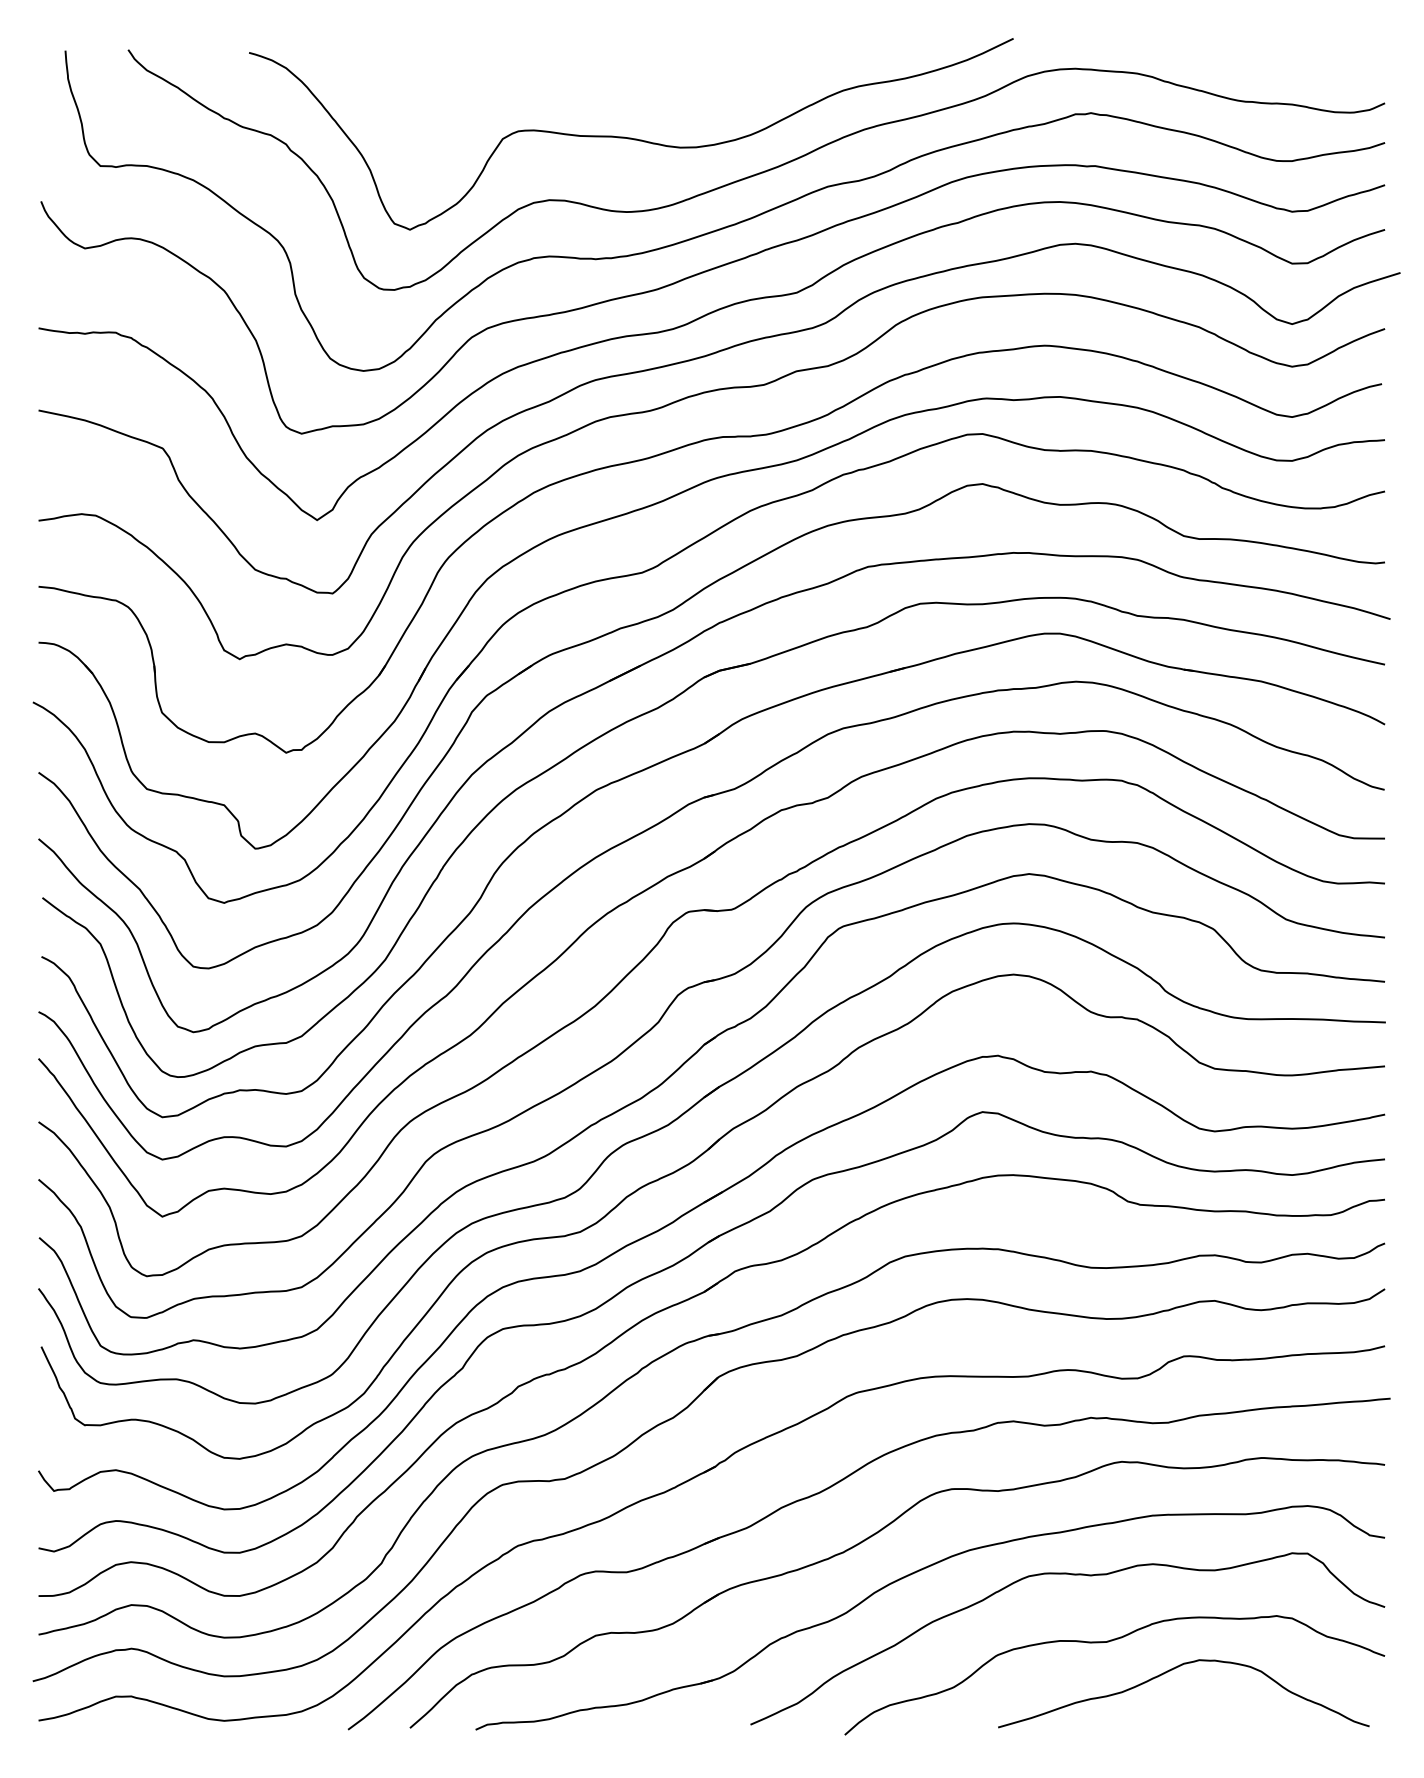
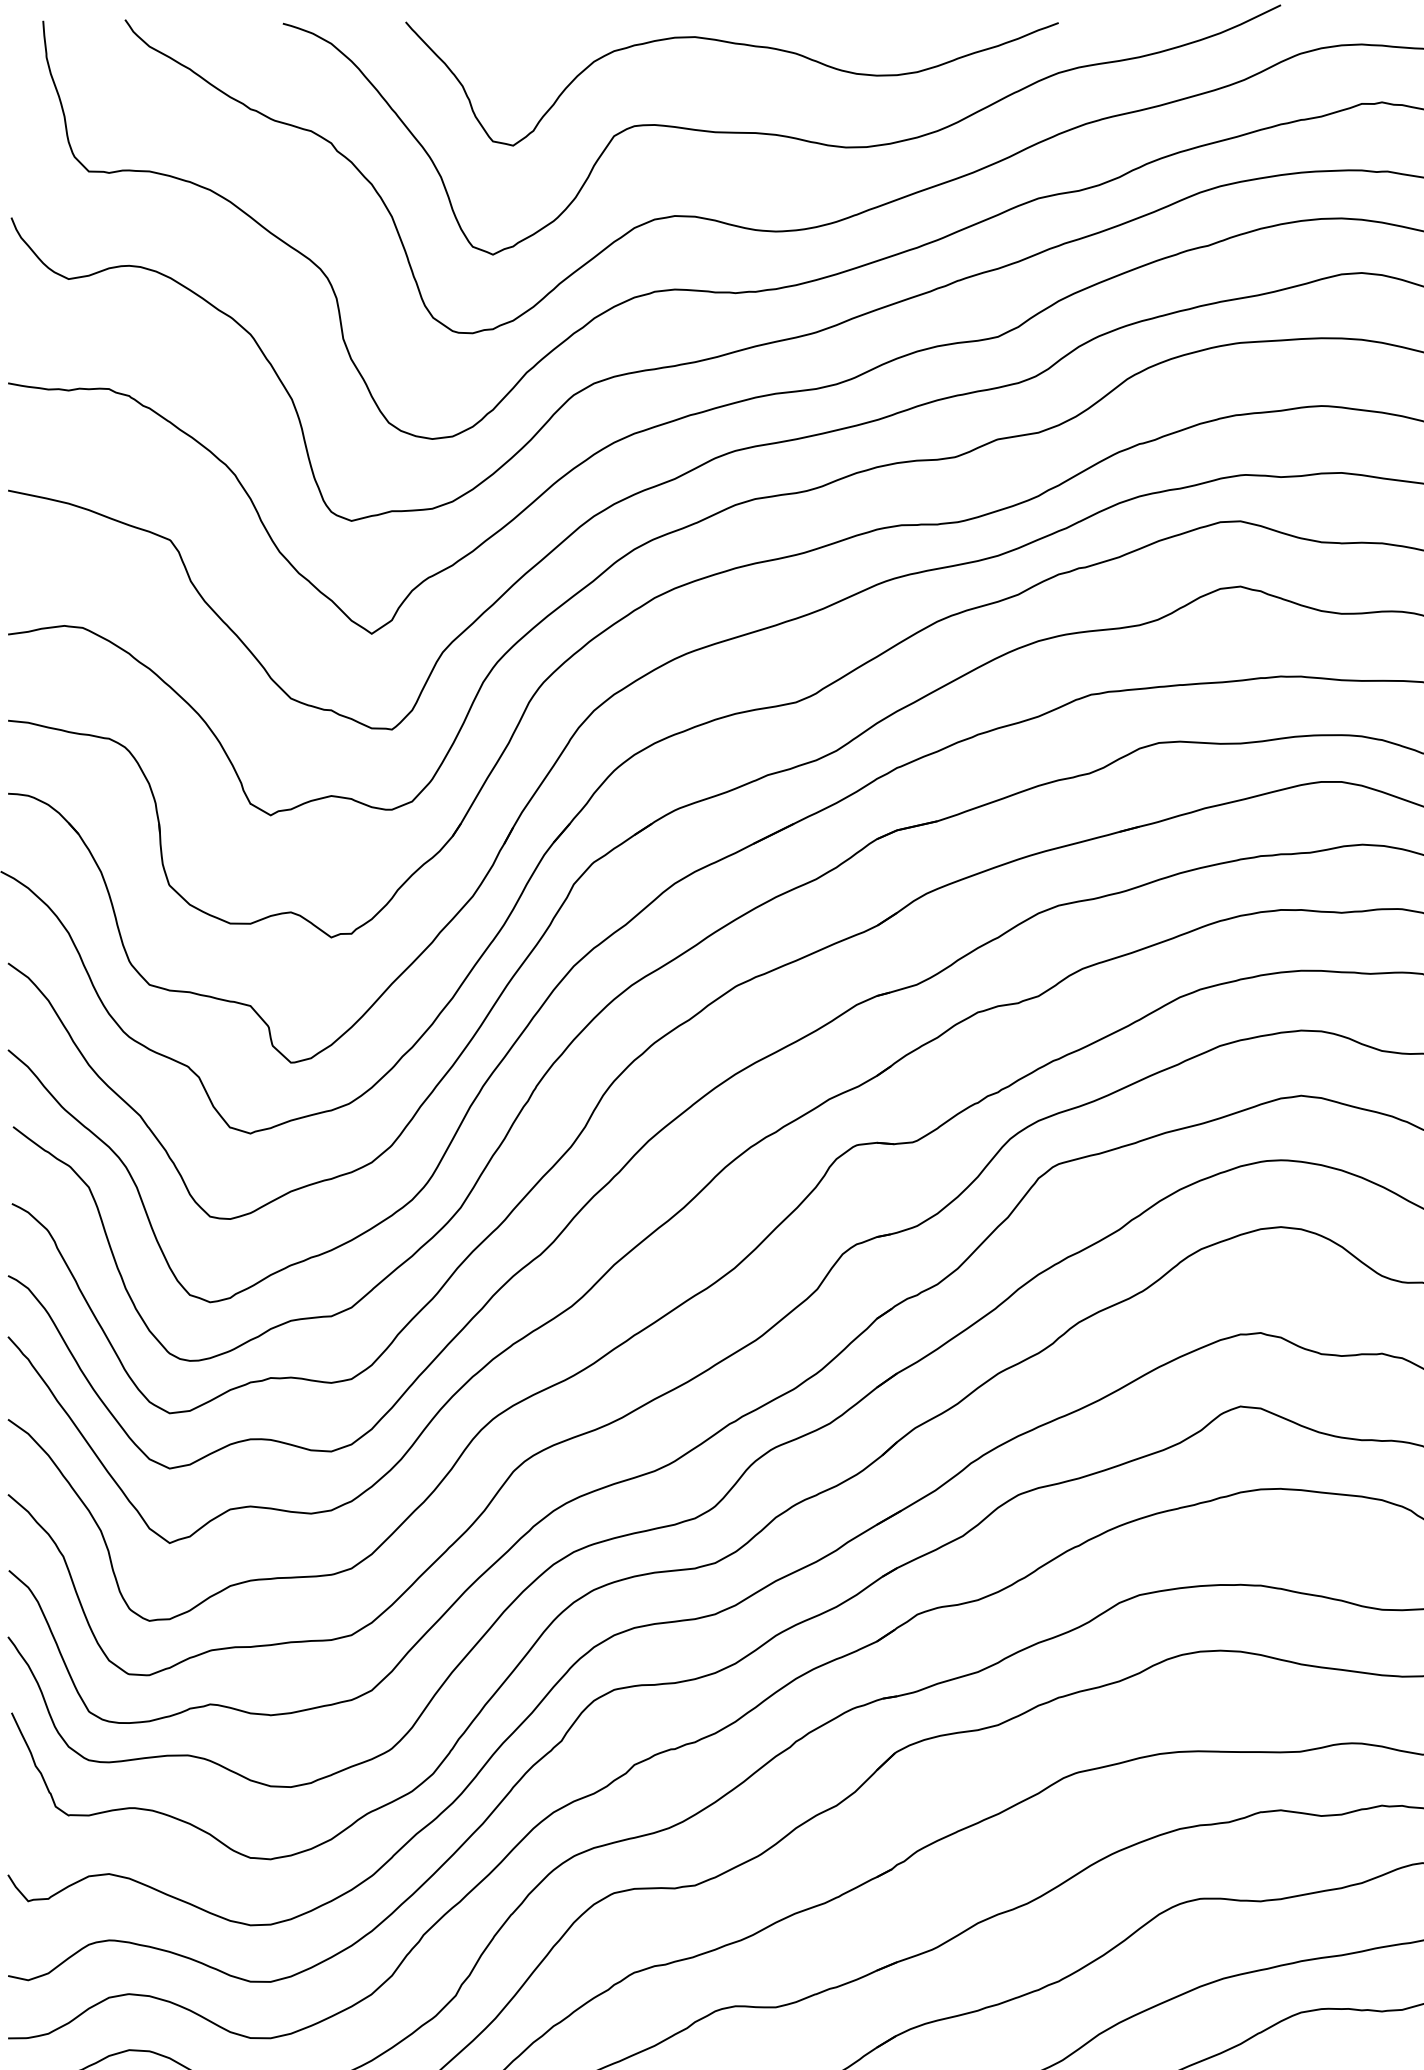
curve: (597, 69) -> (737, 45), added

